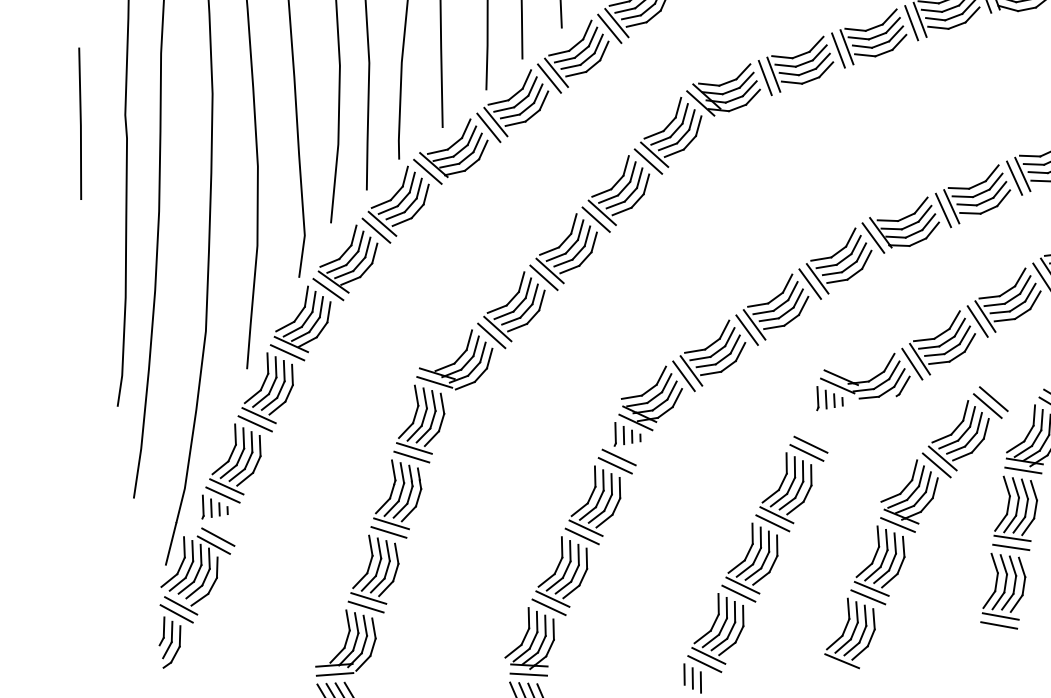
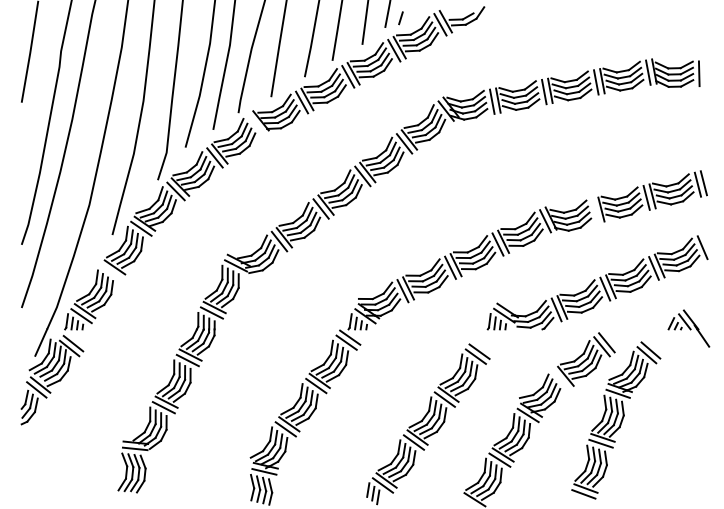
line: (426, 171) -> (255, 124), removed
line: (943, 211) -> (595, 211), removed
line: (255, 423) -> (111, 272), removed
line: (935, 464) -> (560, 379), removed

